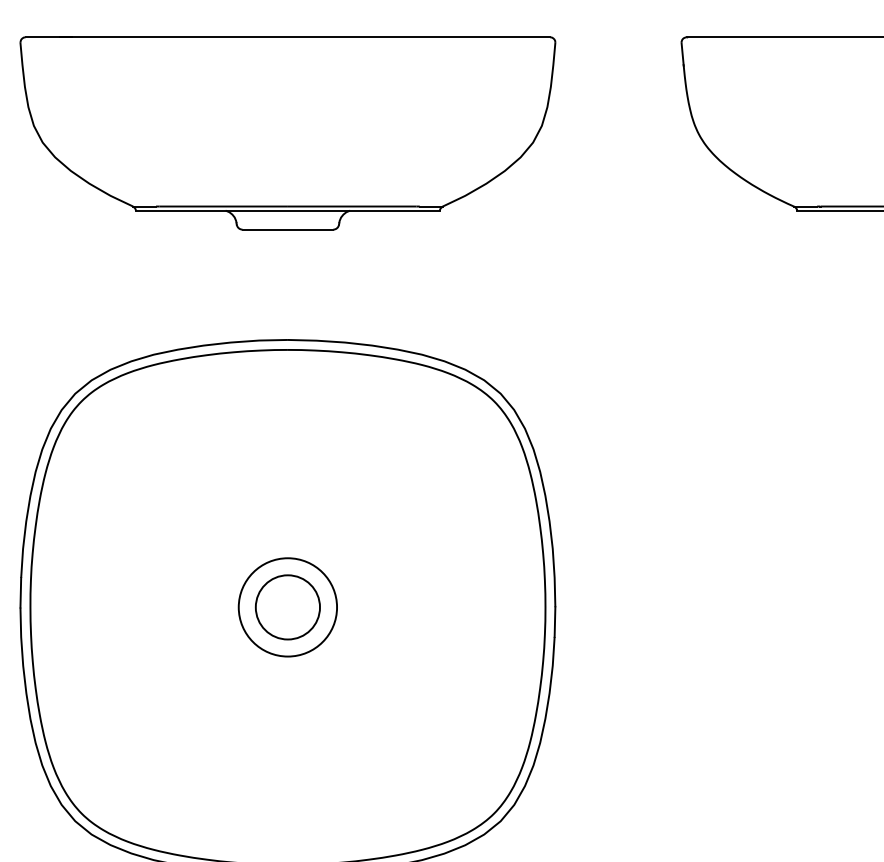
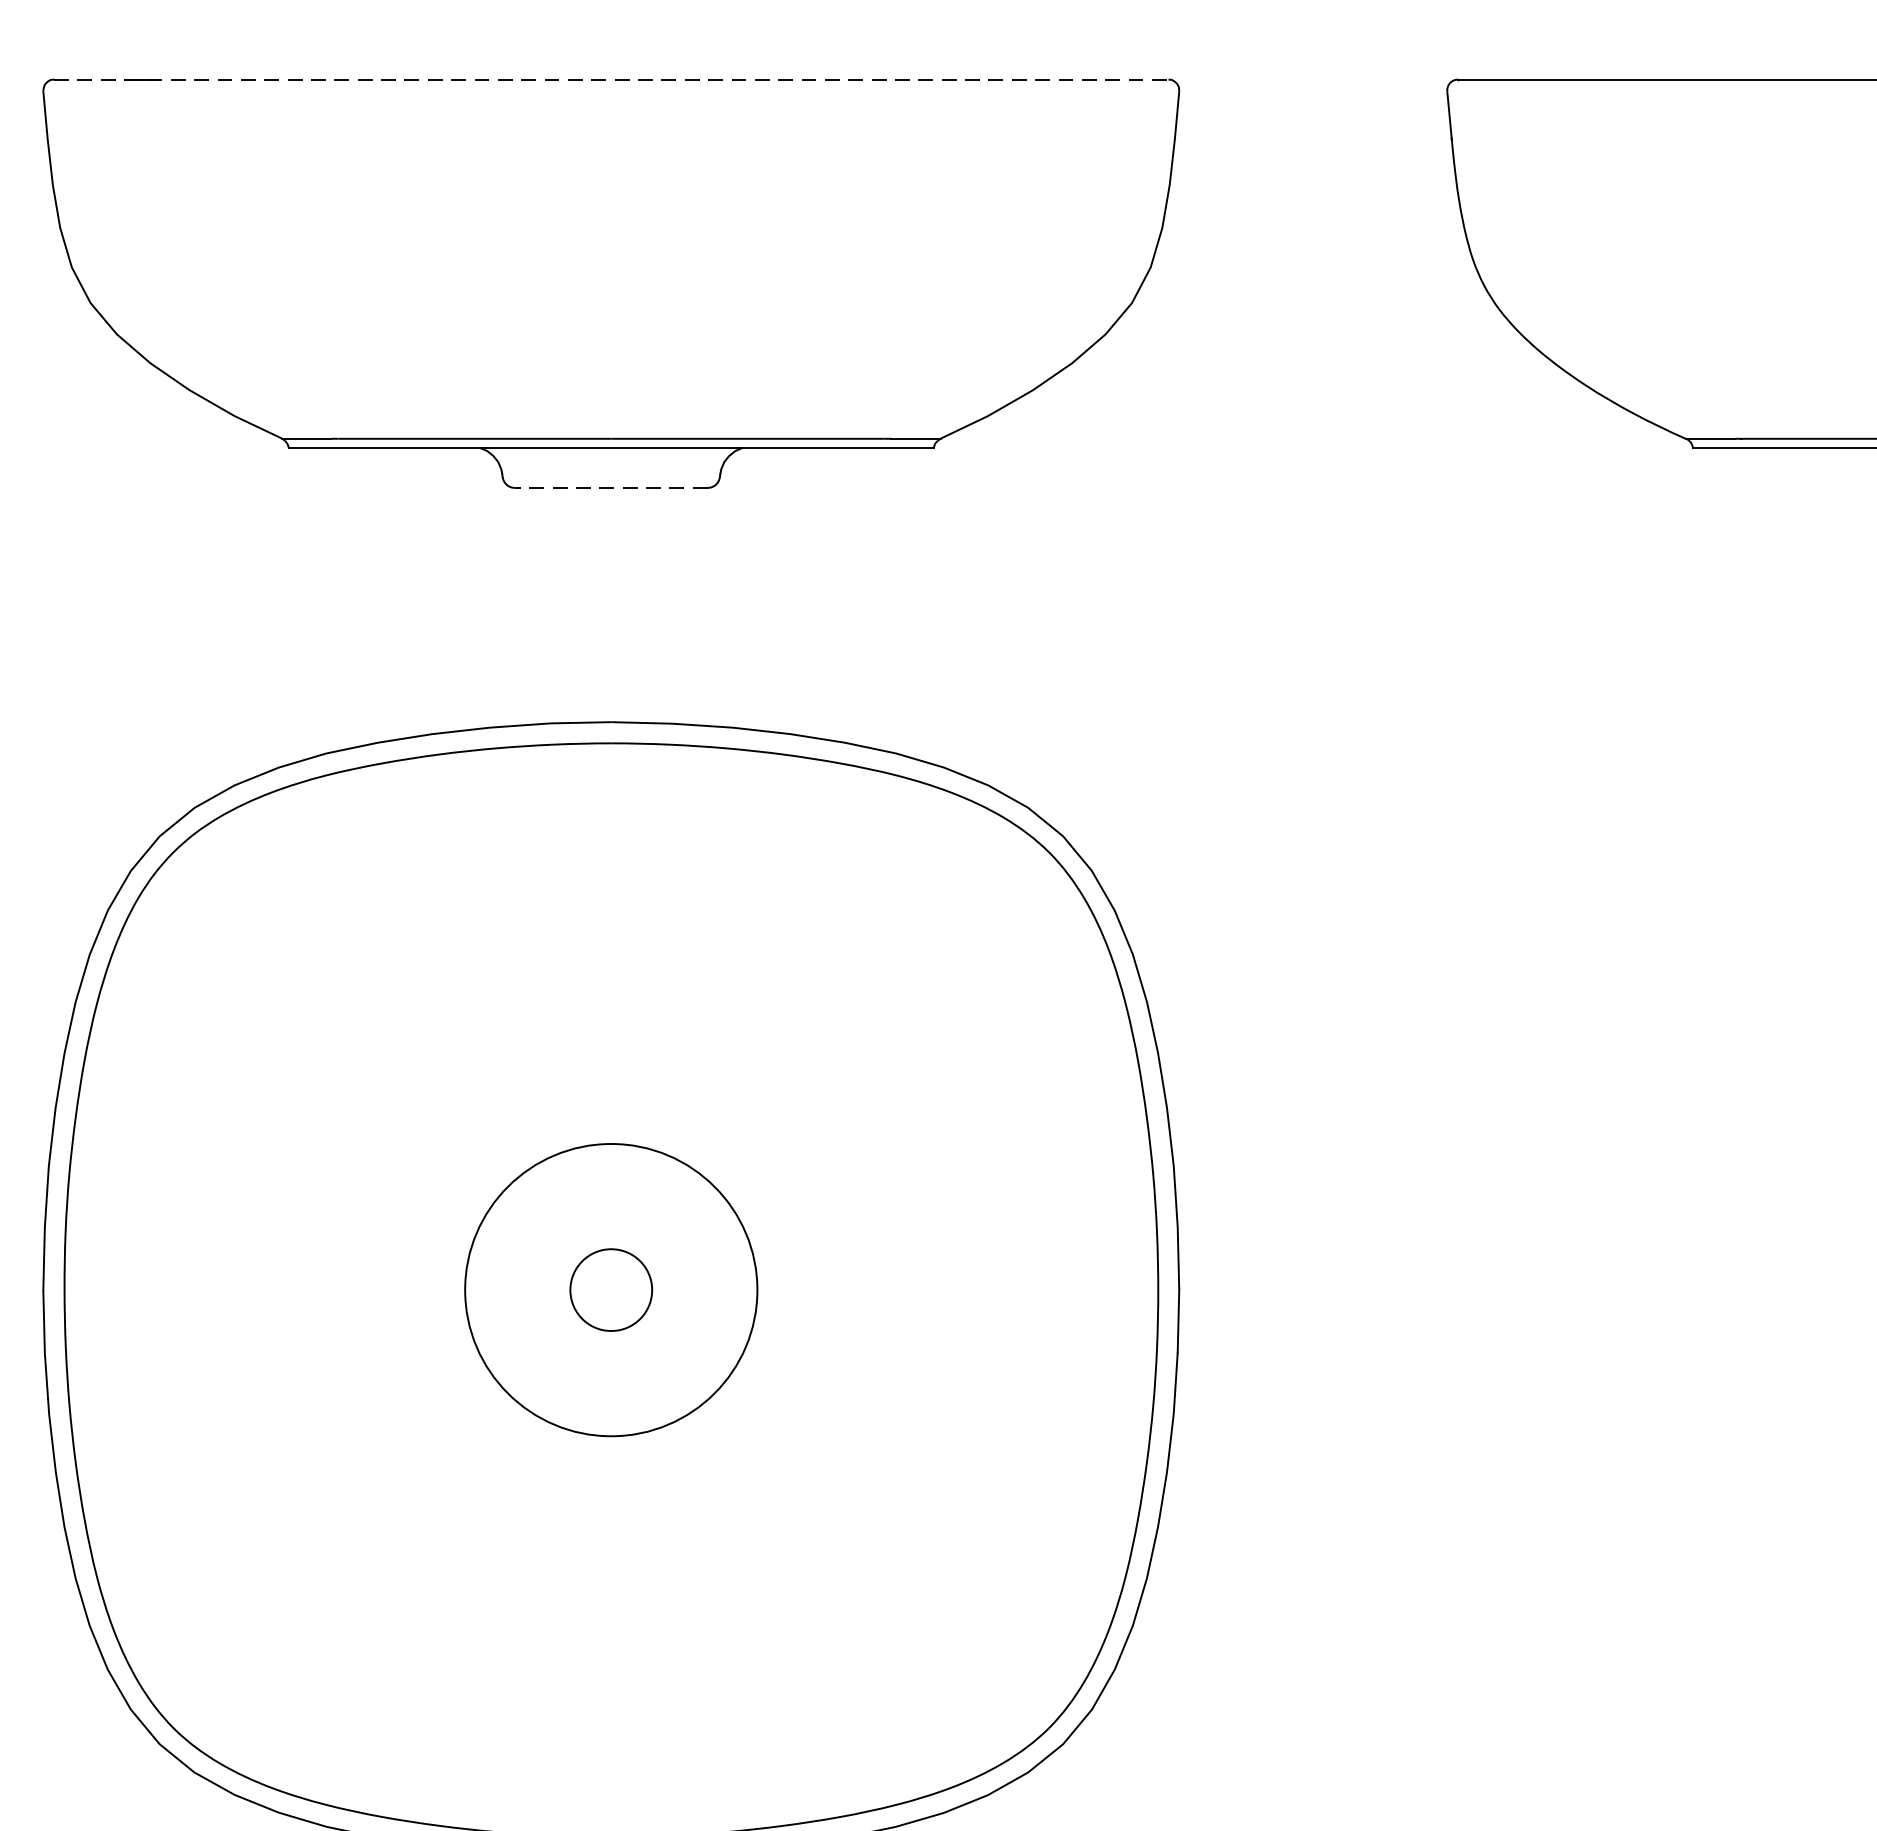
line: (288, 37) -> (612, 79), solid -> dashed
line: (287, 229) -> (610, 487), solid -> dashed
circle: (287, 607) -> (610, 1290), size x0.6
circle: (287, 607) -> (610, 1290), size x1.4

